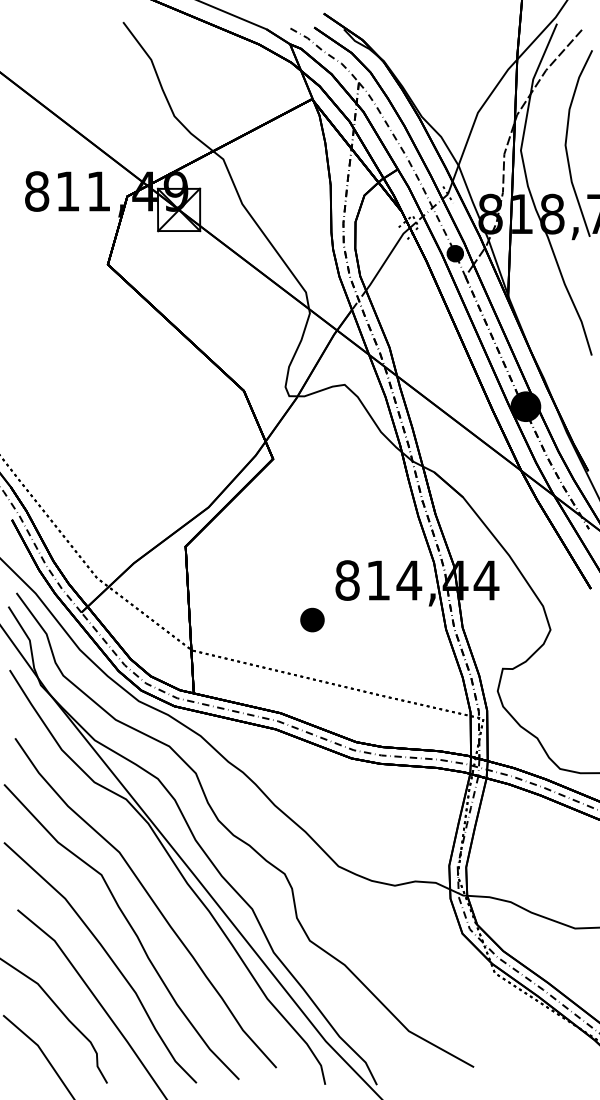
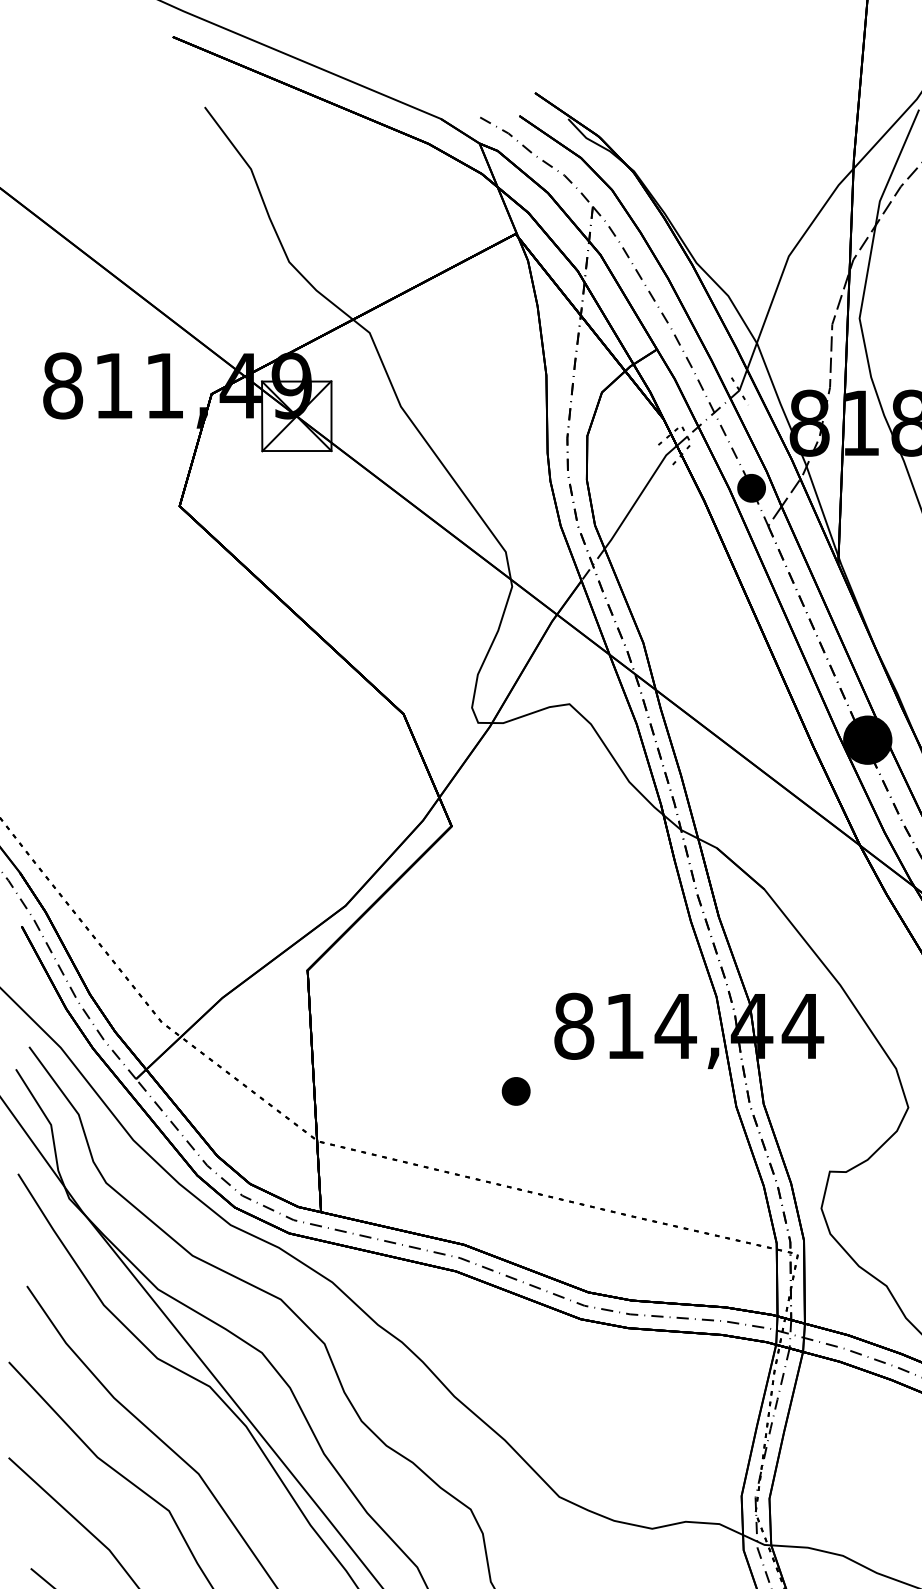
part: (311, 619) -> (514, 1090), size x0.71

